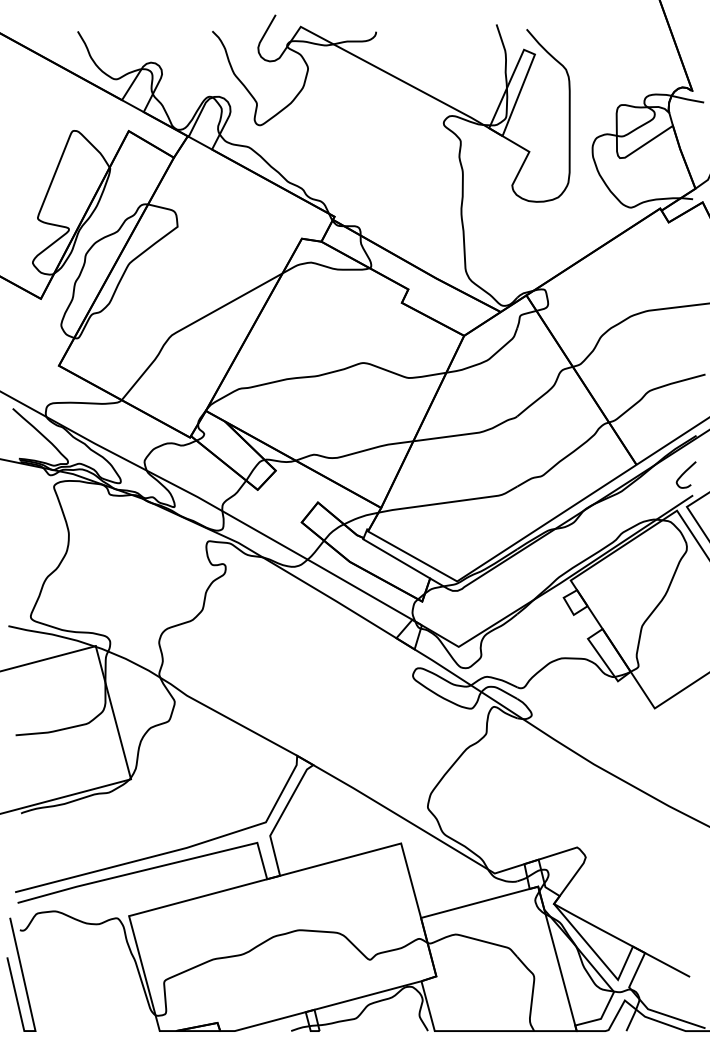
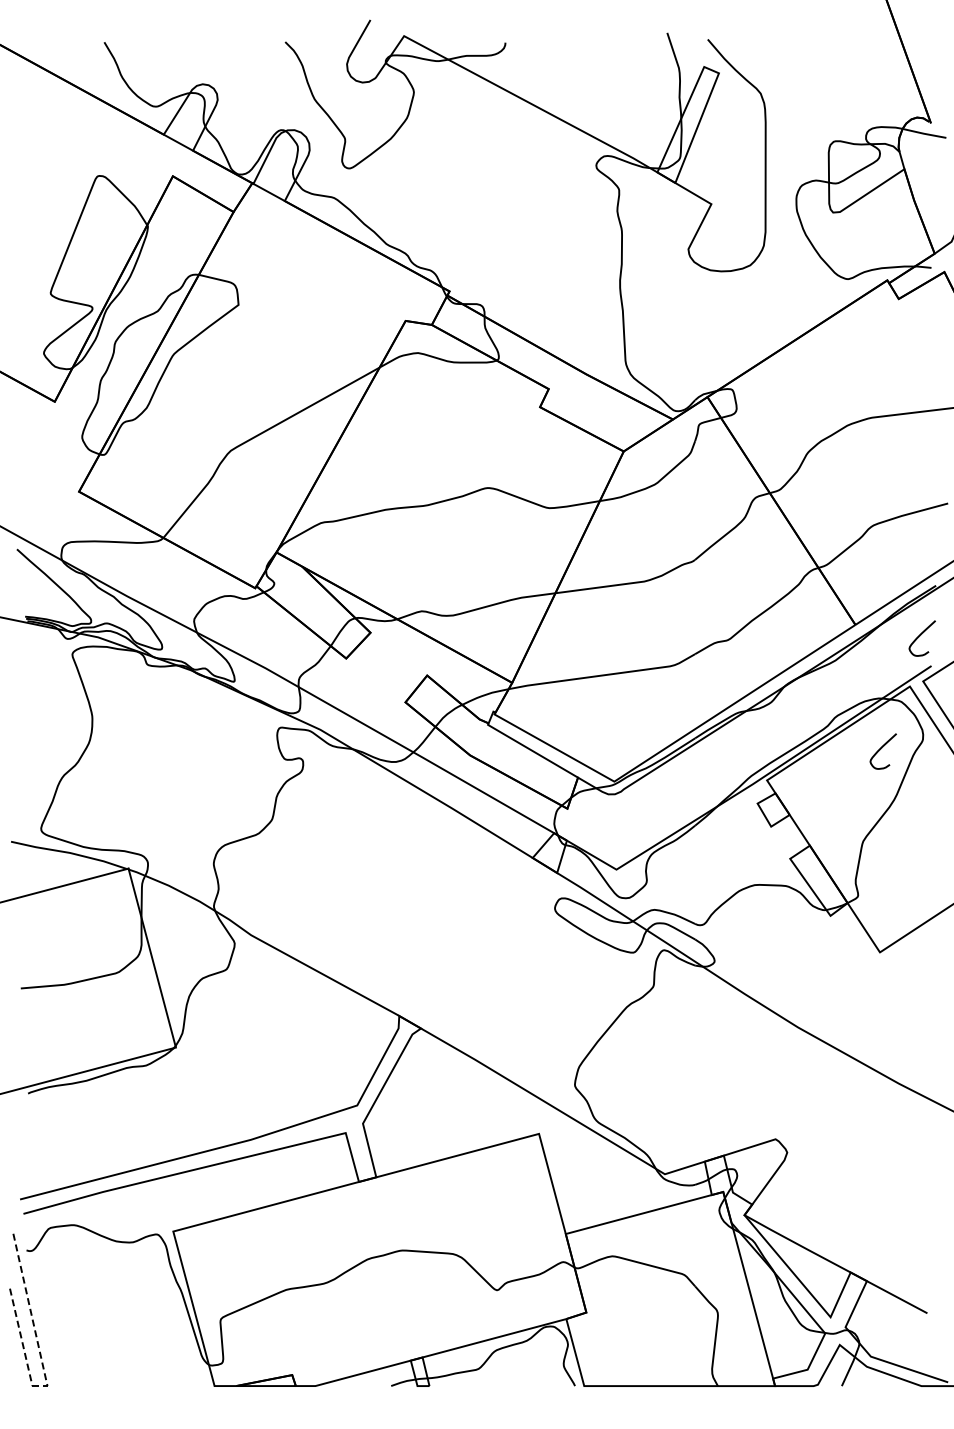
curve: (655, 557) -> (881, 749), added
line: (32, 1018) -> (43, 1368), solid -> dashed

